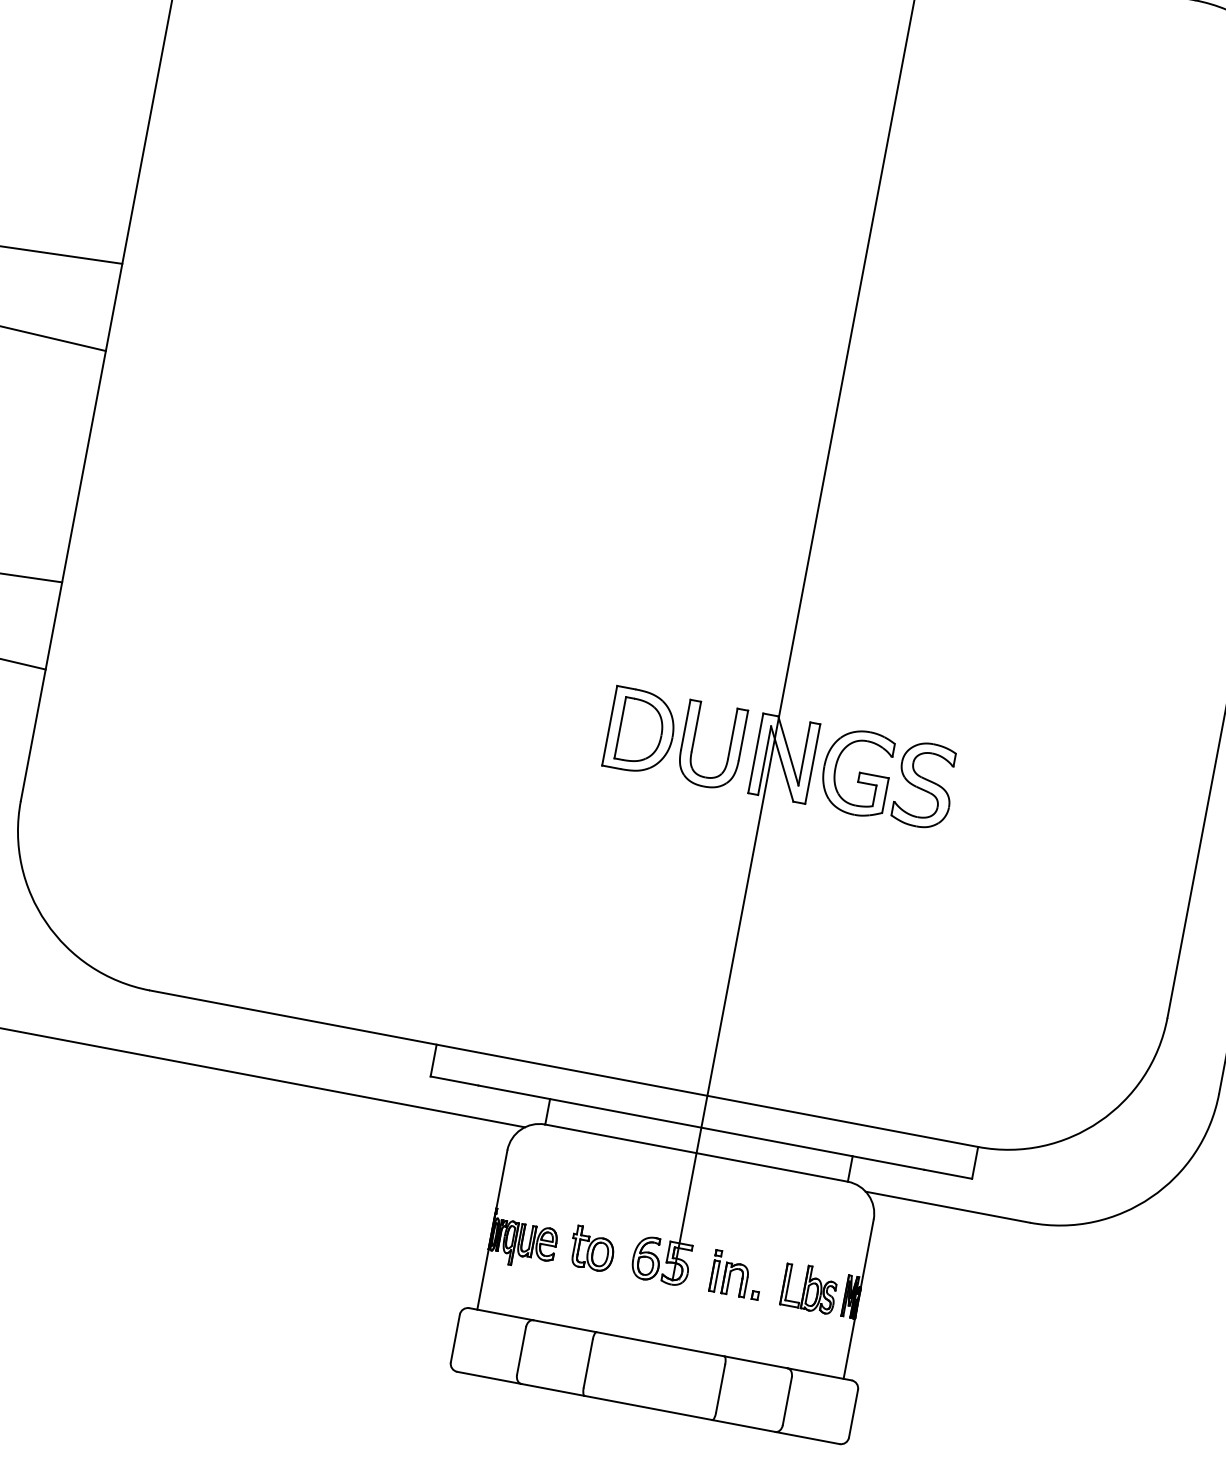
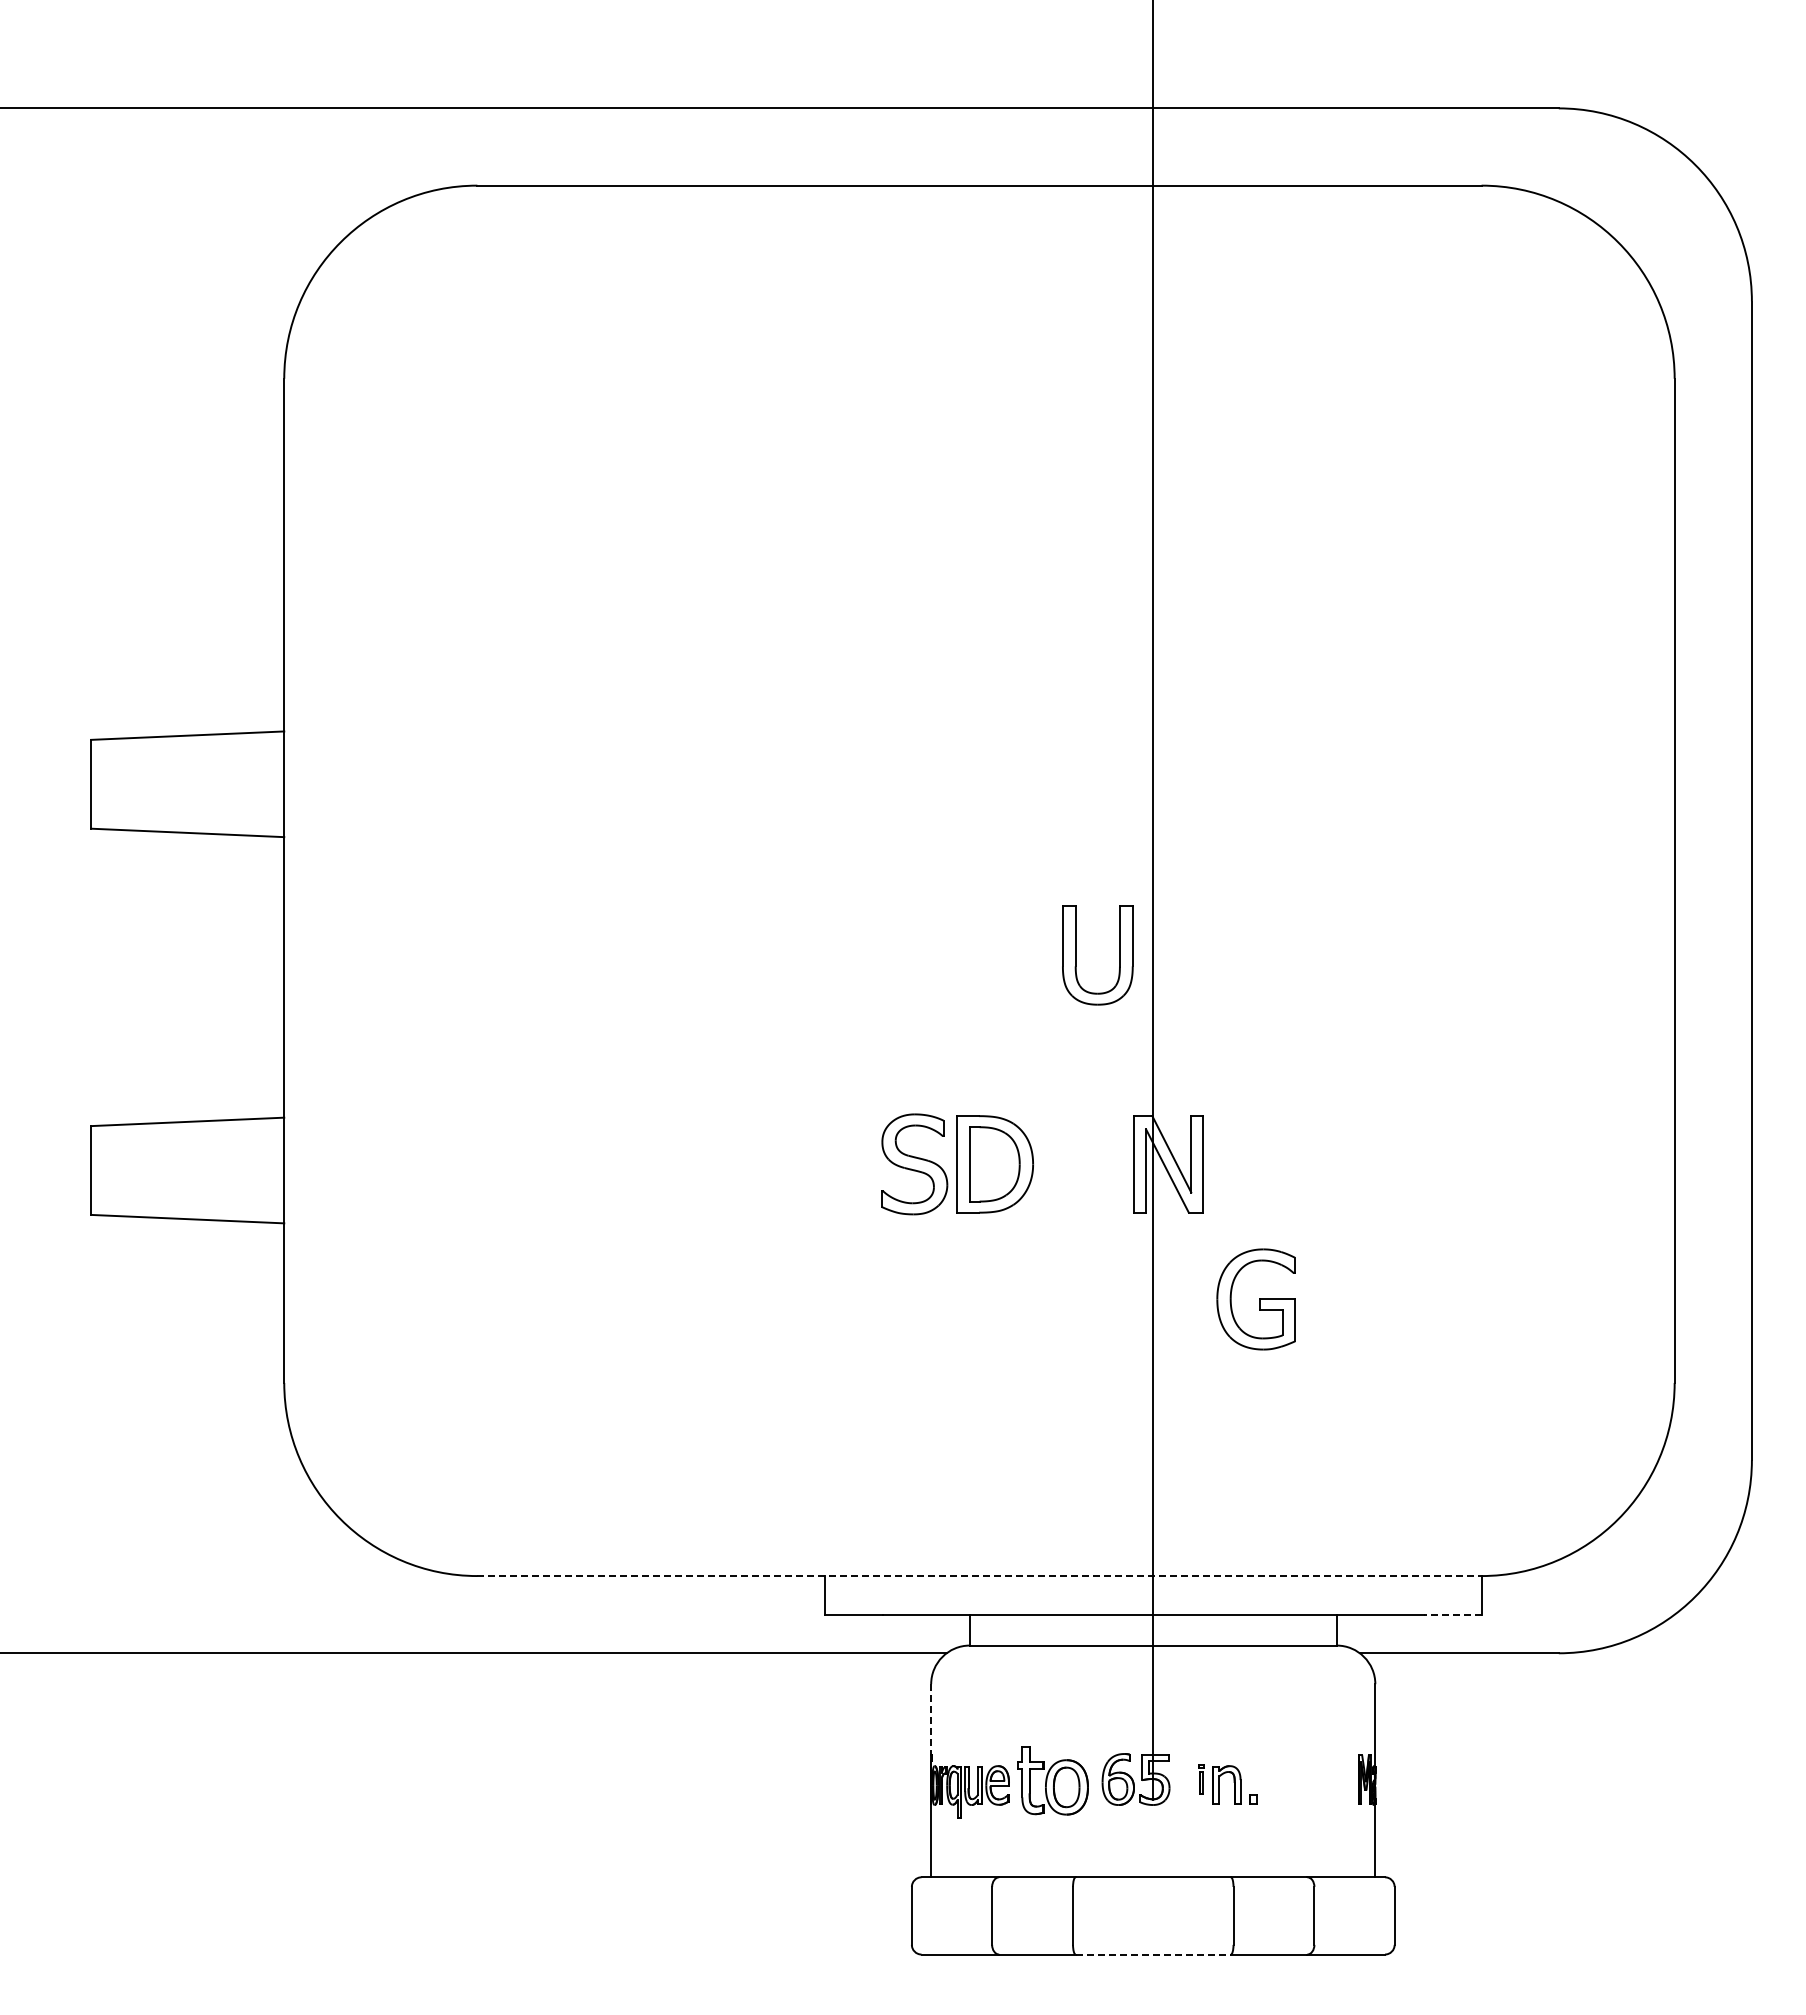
part: (694, 742) -> (1076, 955), moved
part: (855, 772) -> (1255, 1299), moved
part: (925, 785) -> (914, 1164), moved
line: (564, 1069) -> (979, 1576), solid -> dashed
line: (948, 1174) -> (1452, 1614), solid -> dashed
line: (502, 1180) -> (931, 1720), solid -> dashed
part: (592, 1248) -> (1052, 1780), size x1.4
part: (715, 1271) -> (1201, 1779), size x0.6
part: (809, 1288) -> (1315, 1778), removed
line: (648, 1407) -> (1153, 1954), solid -> dashed

